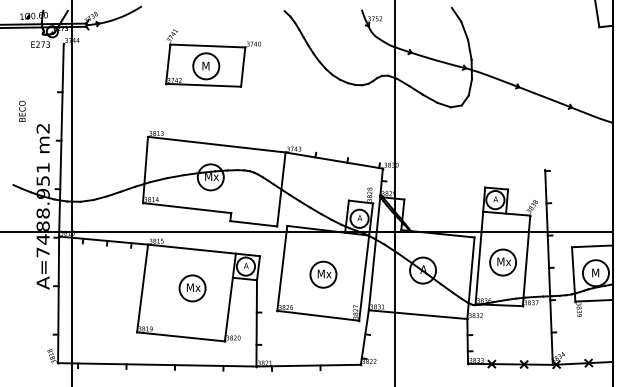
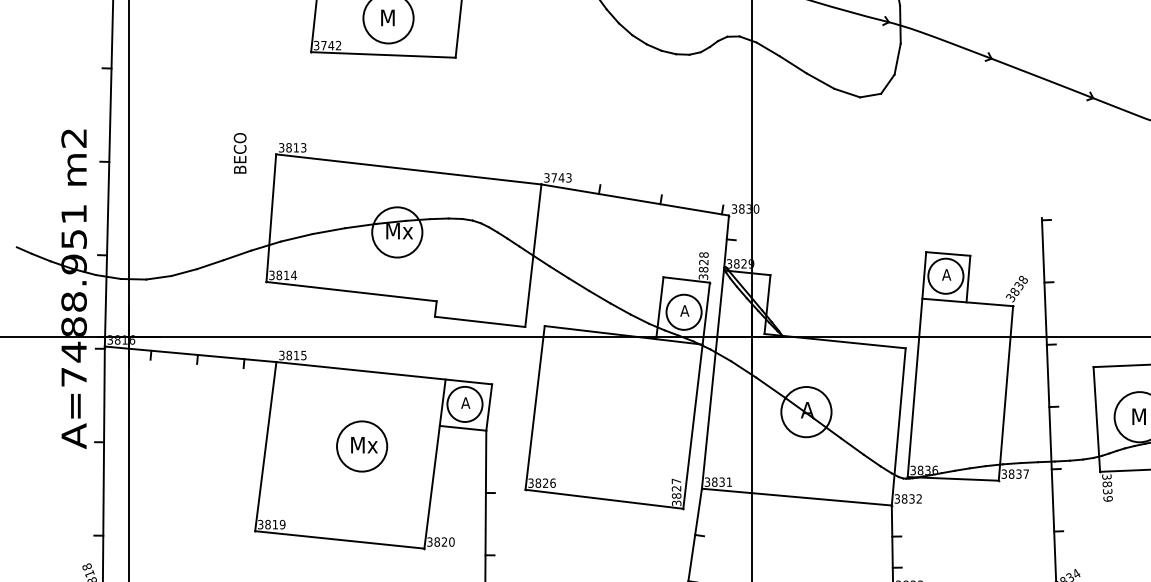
text: (22, 110) -> (240, 151), moved
part: (502, 262) -> (959, 396), removed
part: (323, 274) -> (614, 419), removed

